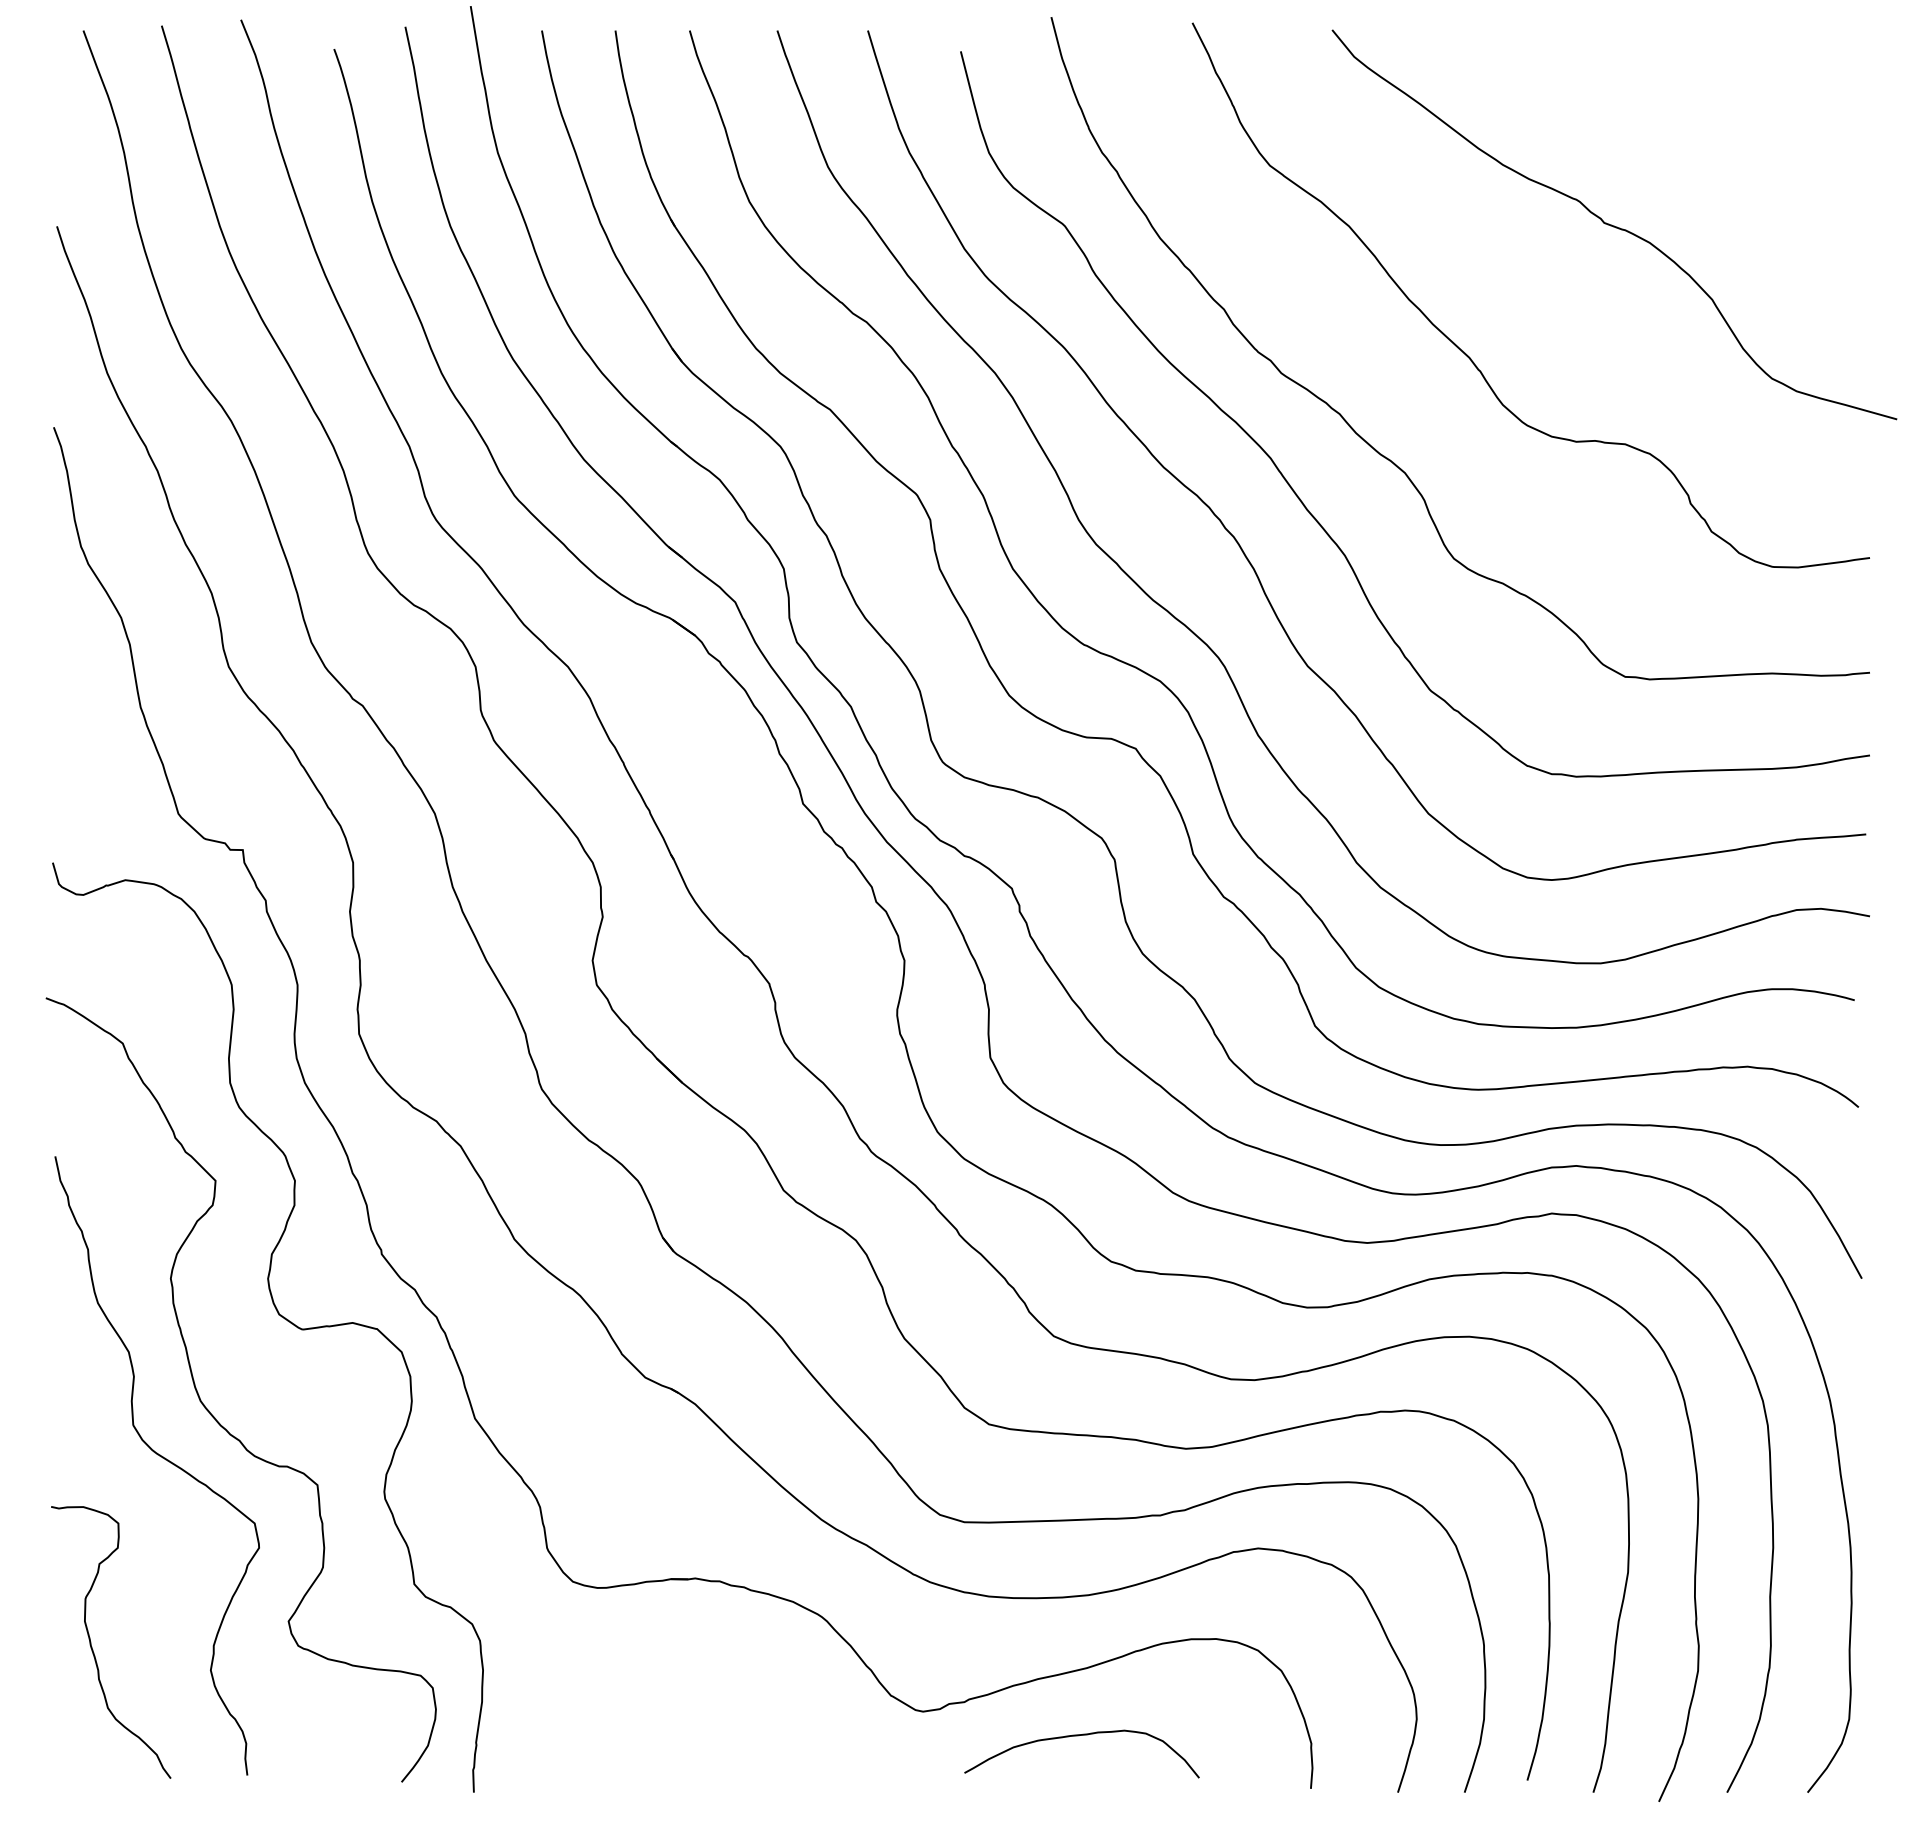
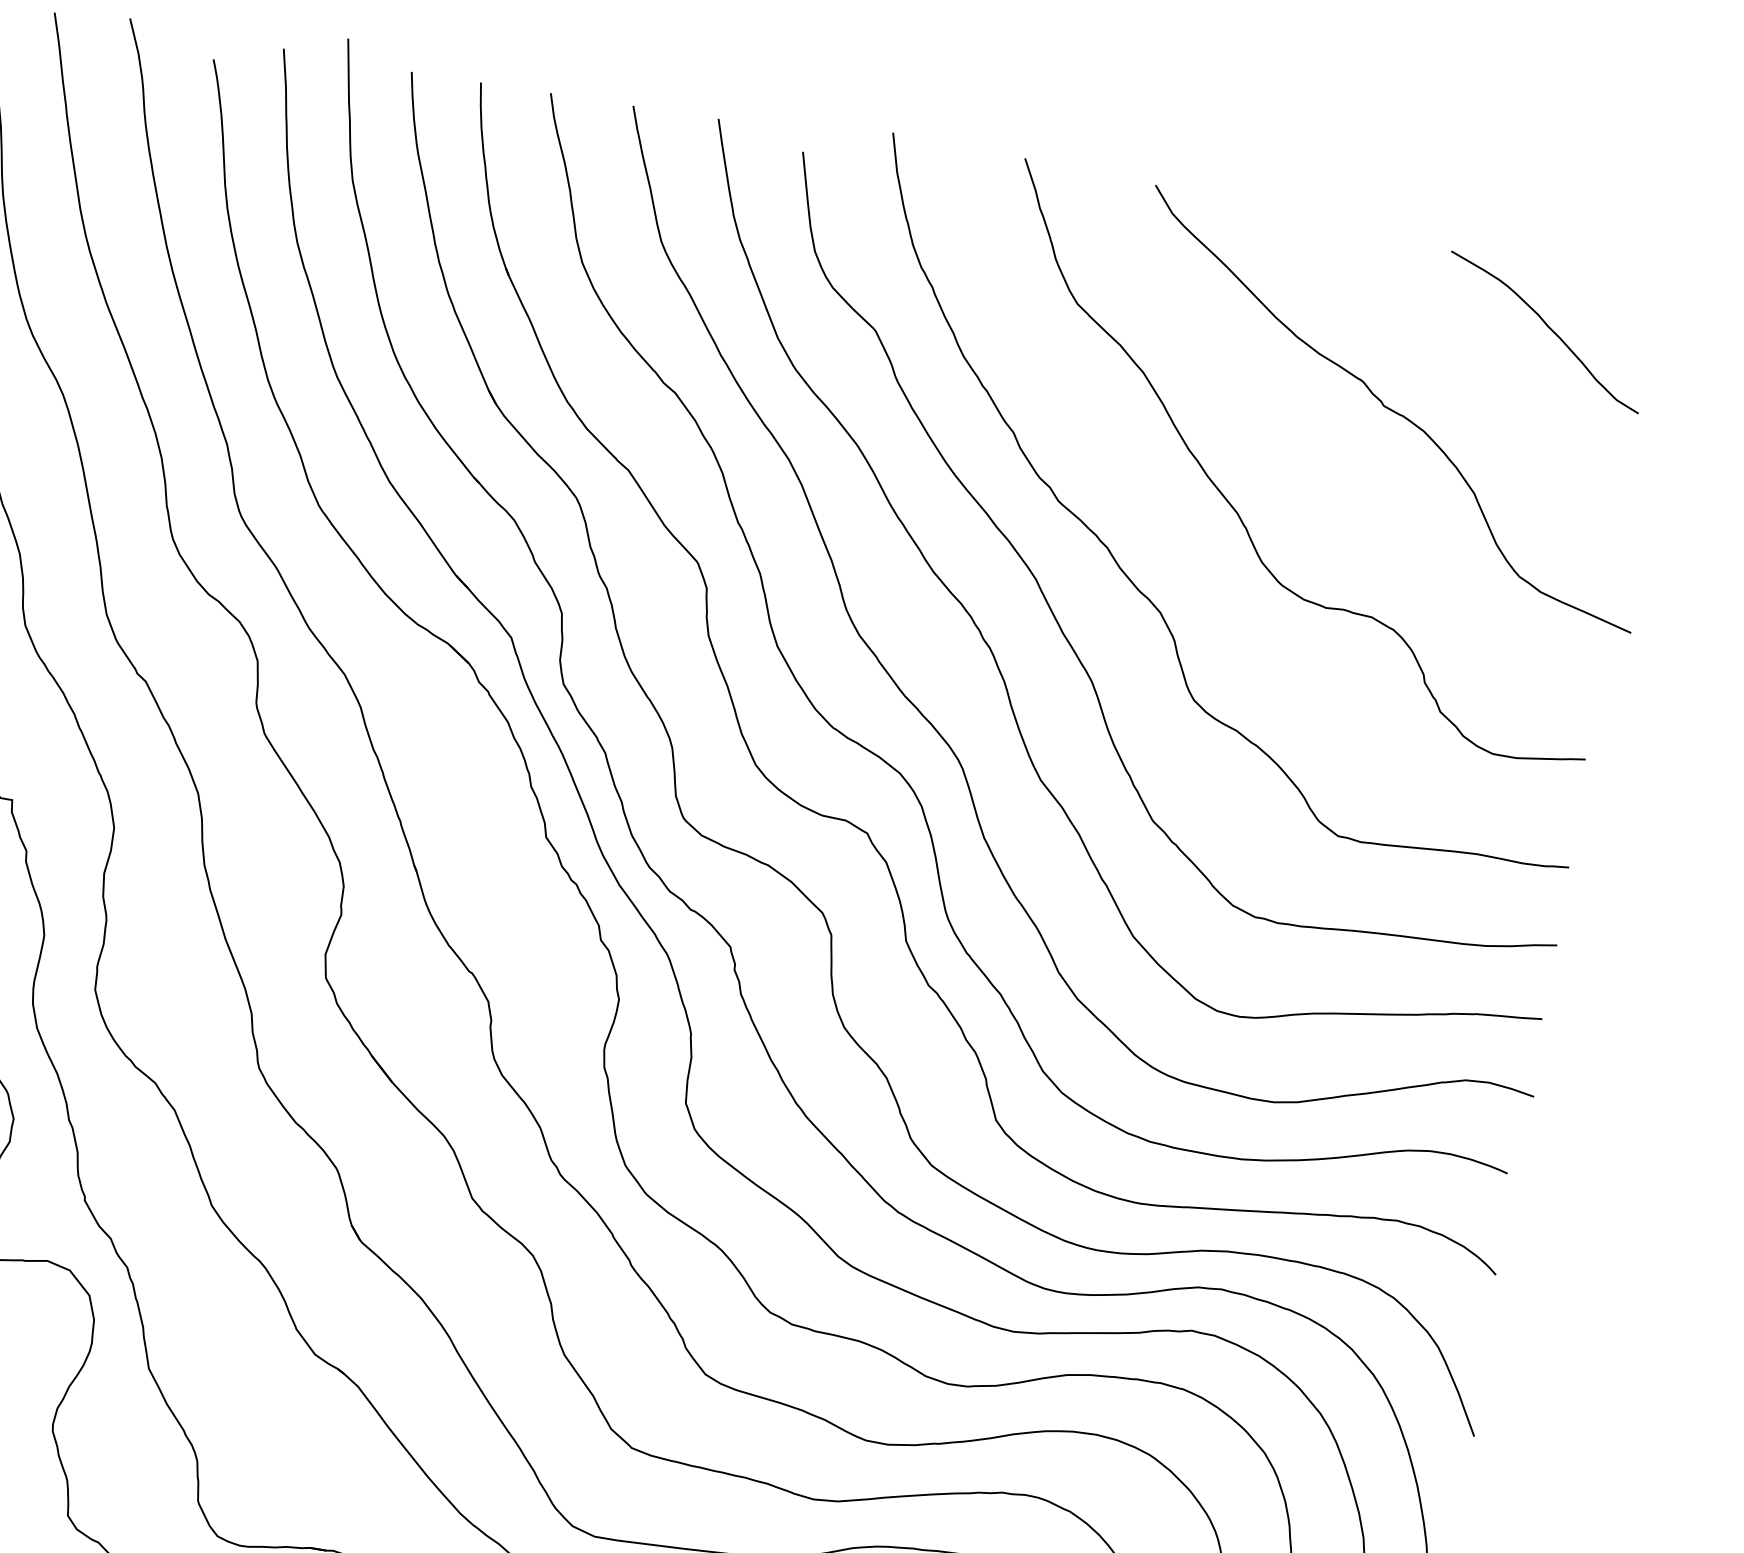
curve: (1763, 116) -> (1549, 328), added

